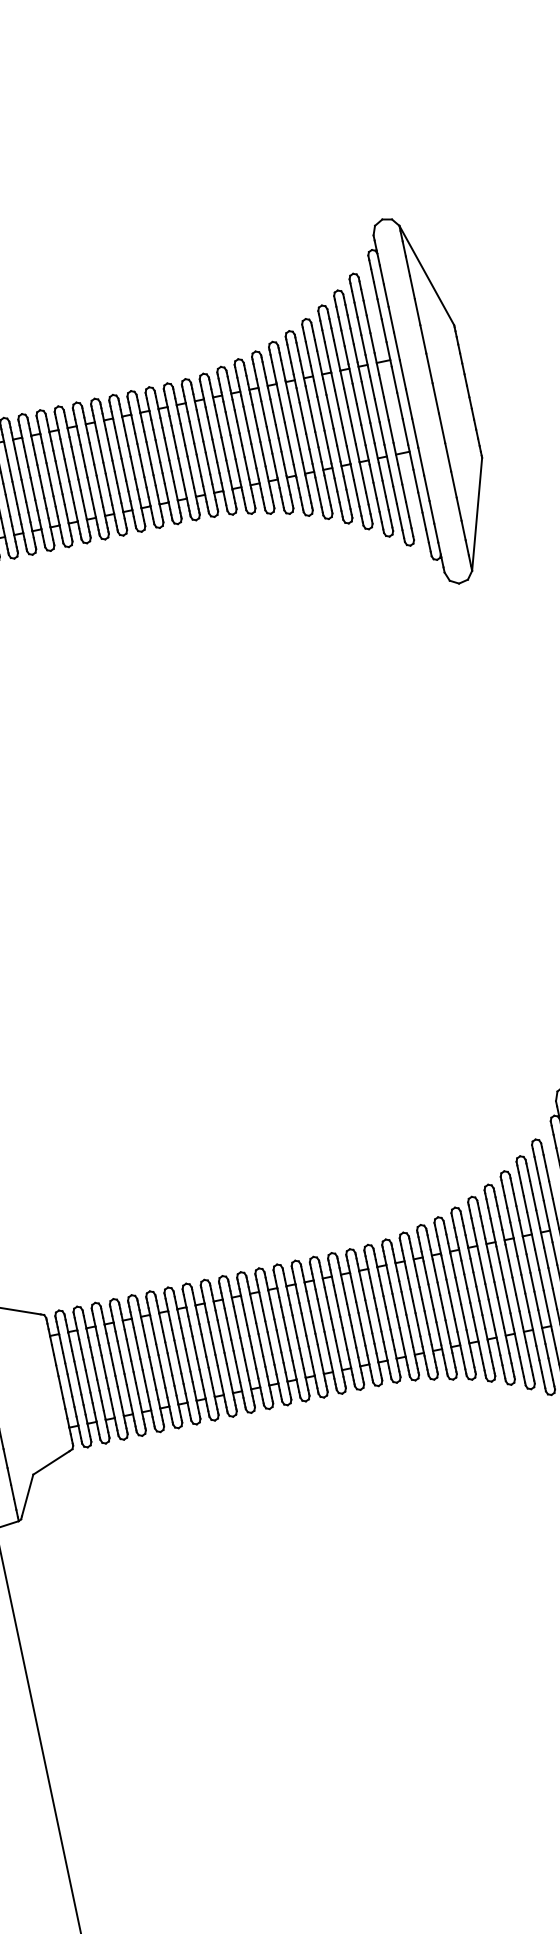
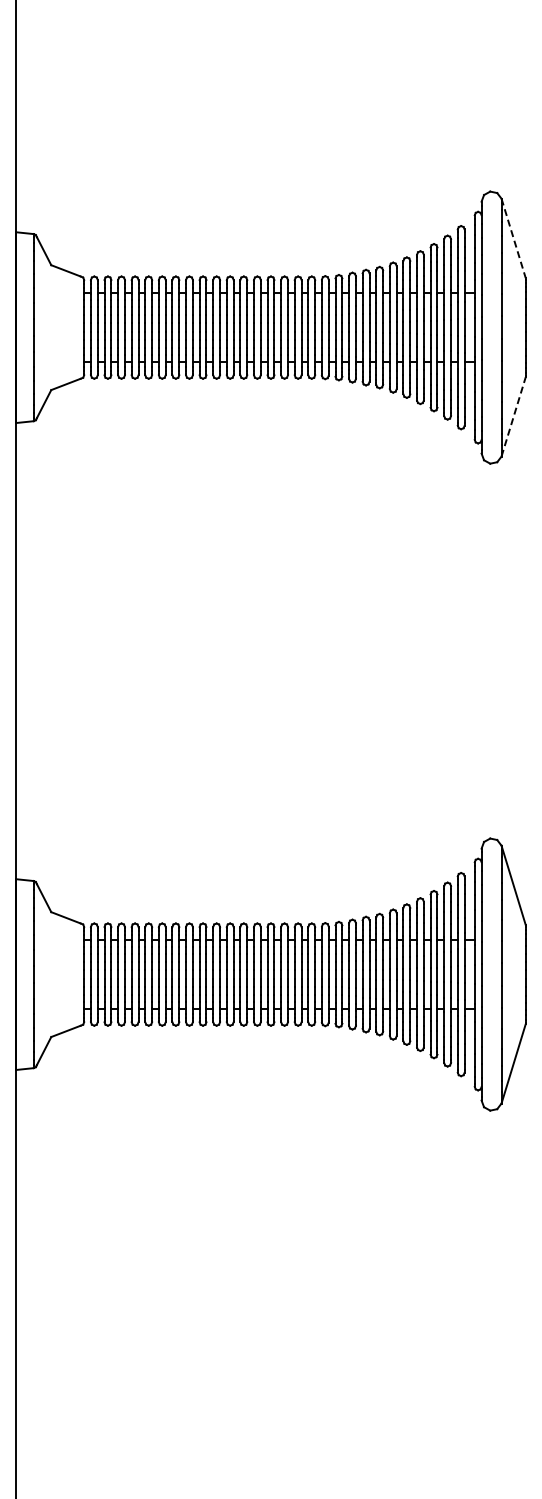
line: (426, 275) -> (513, 238), solid -> dashed
line: (476, 513) -> (513, 416), solid -> dashed

